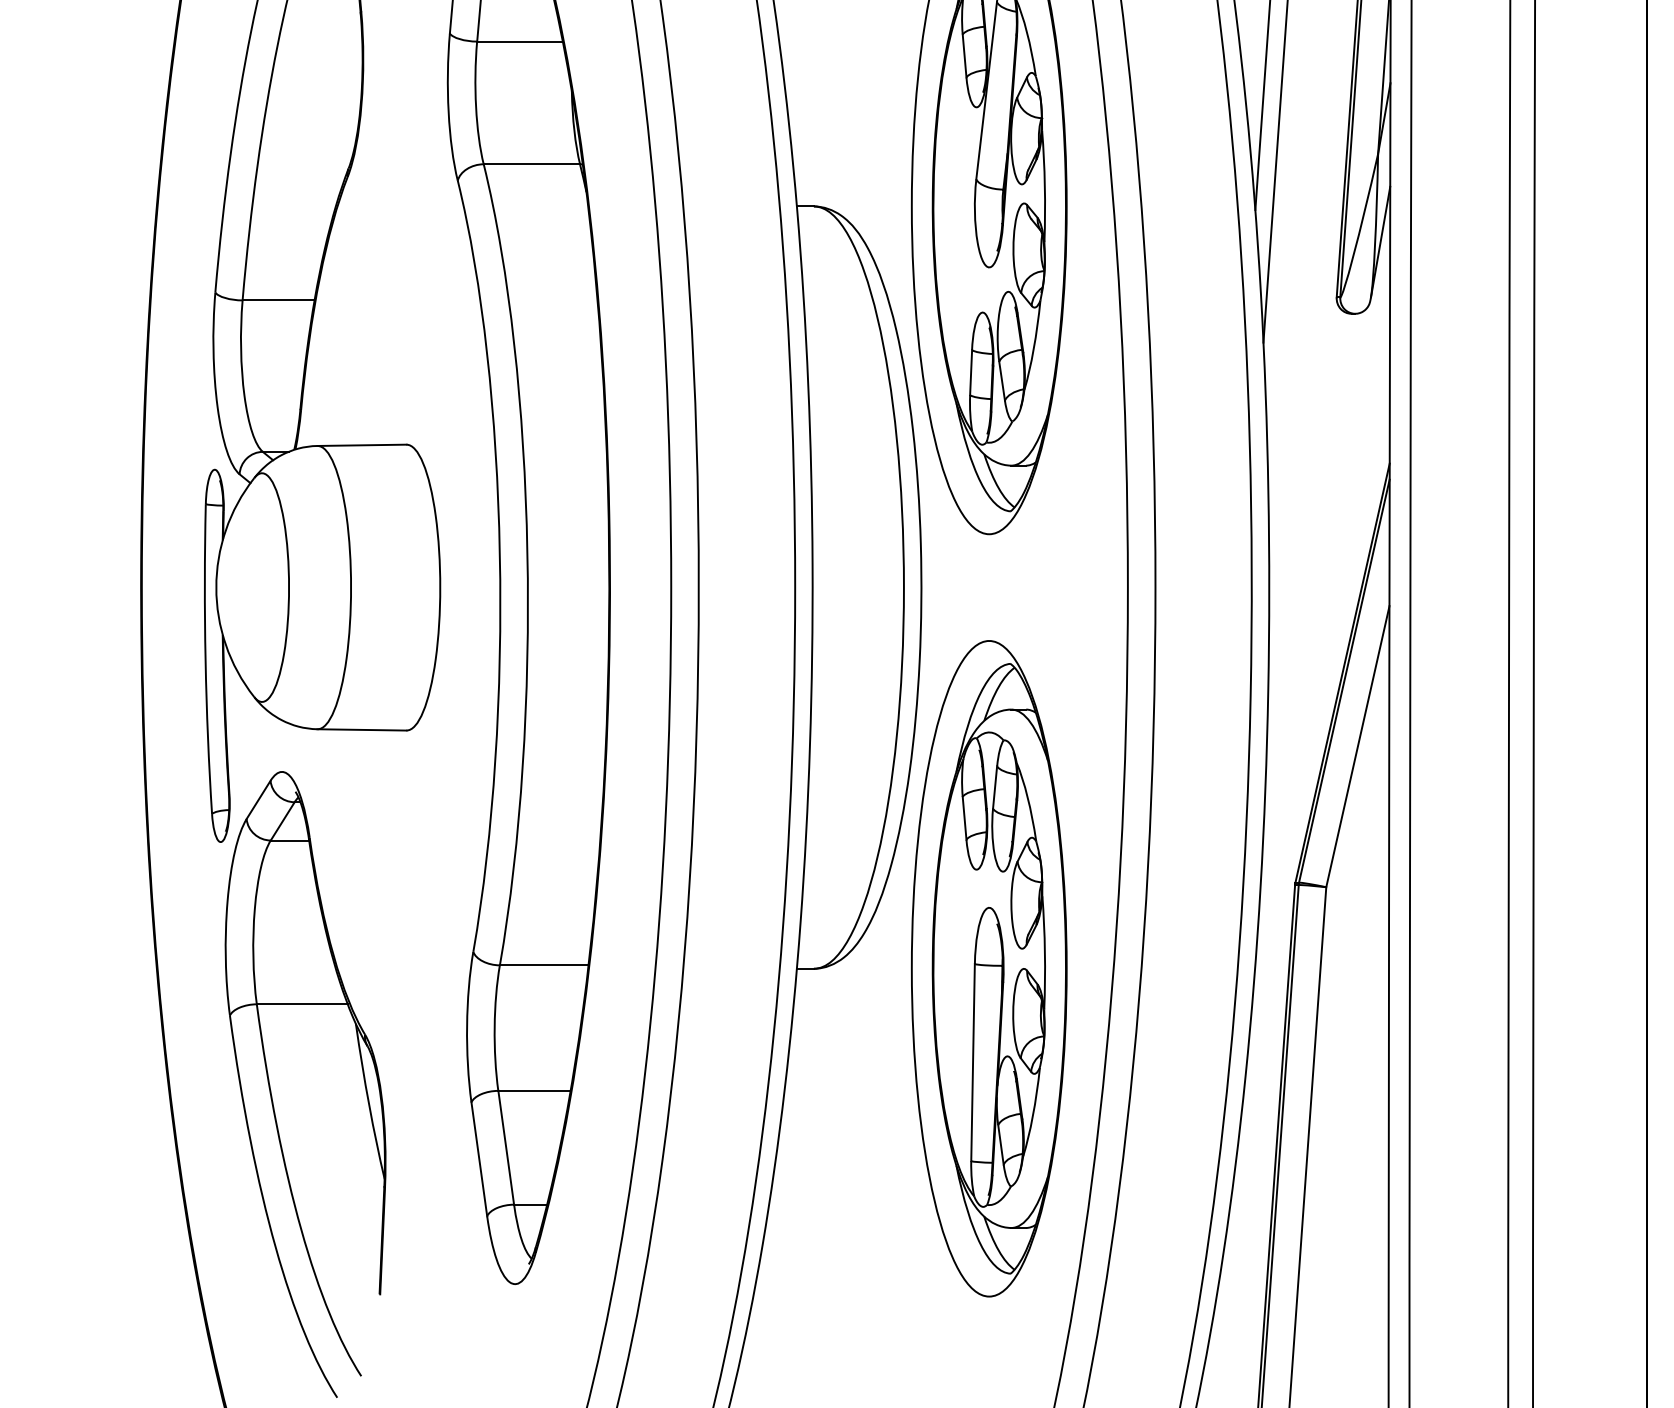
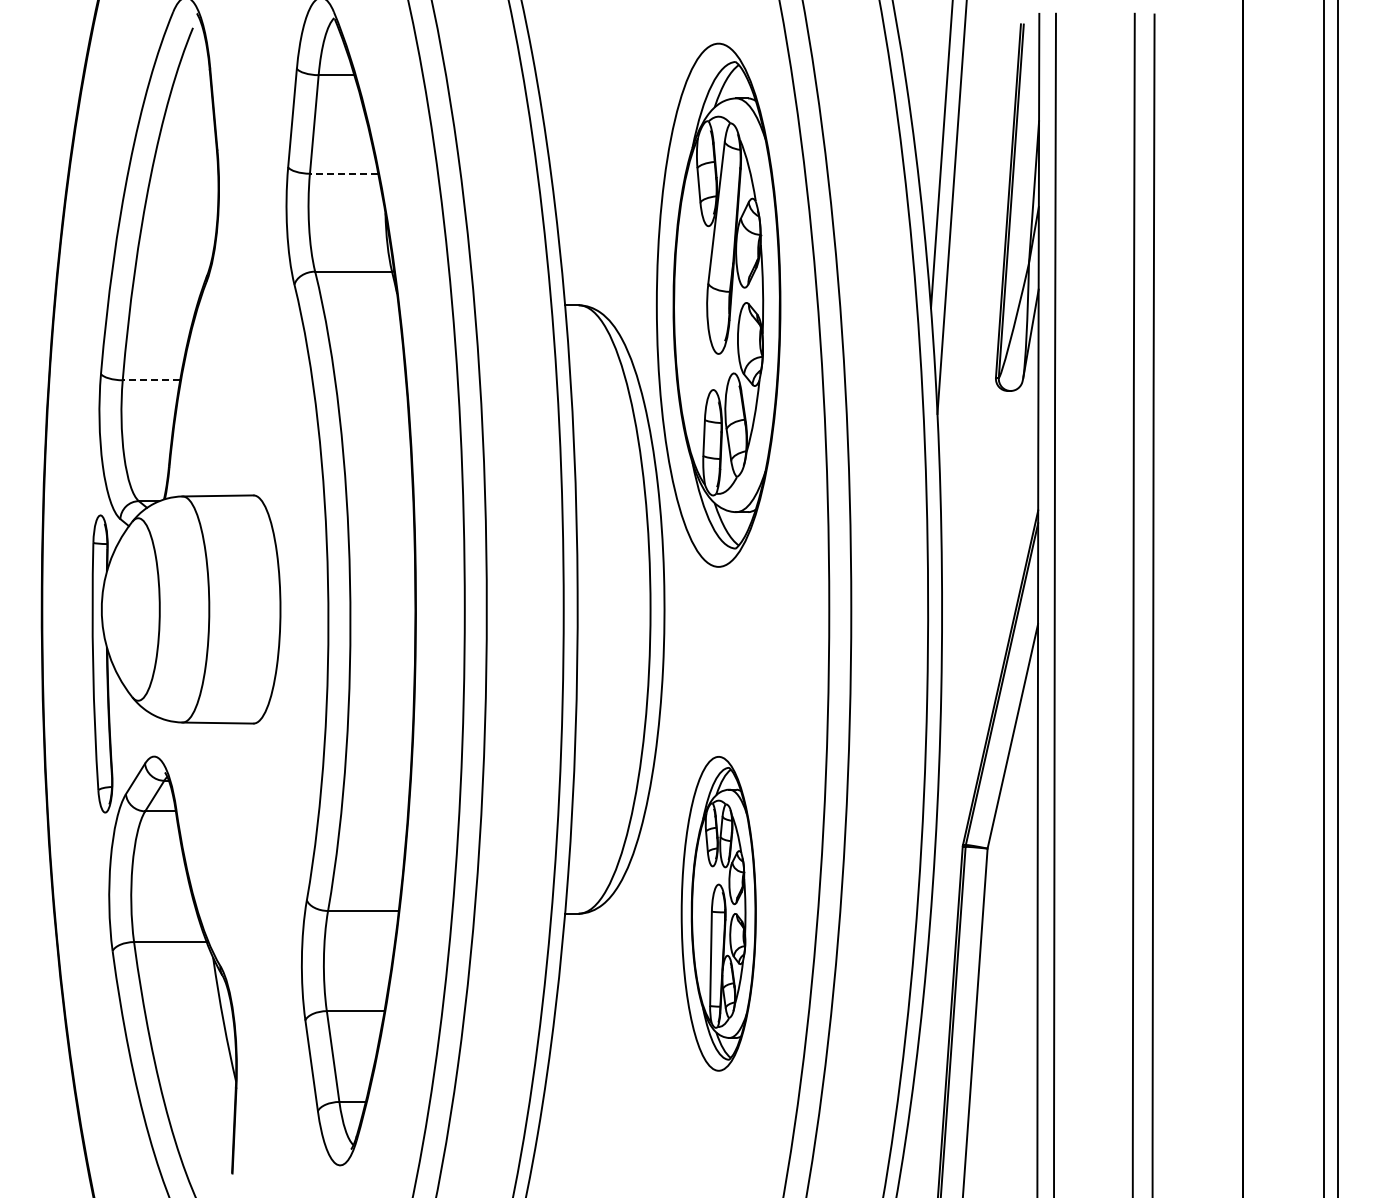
line: (519, 41) -> (343, 173), solid -> dashed
line: (278, 300) -> (151, 380), solid -> dashed
part: (989, 968) -> (718, 913), size x0.6

